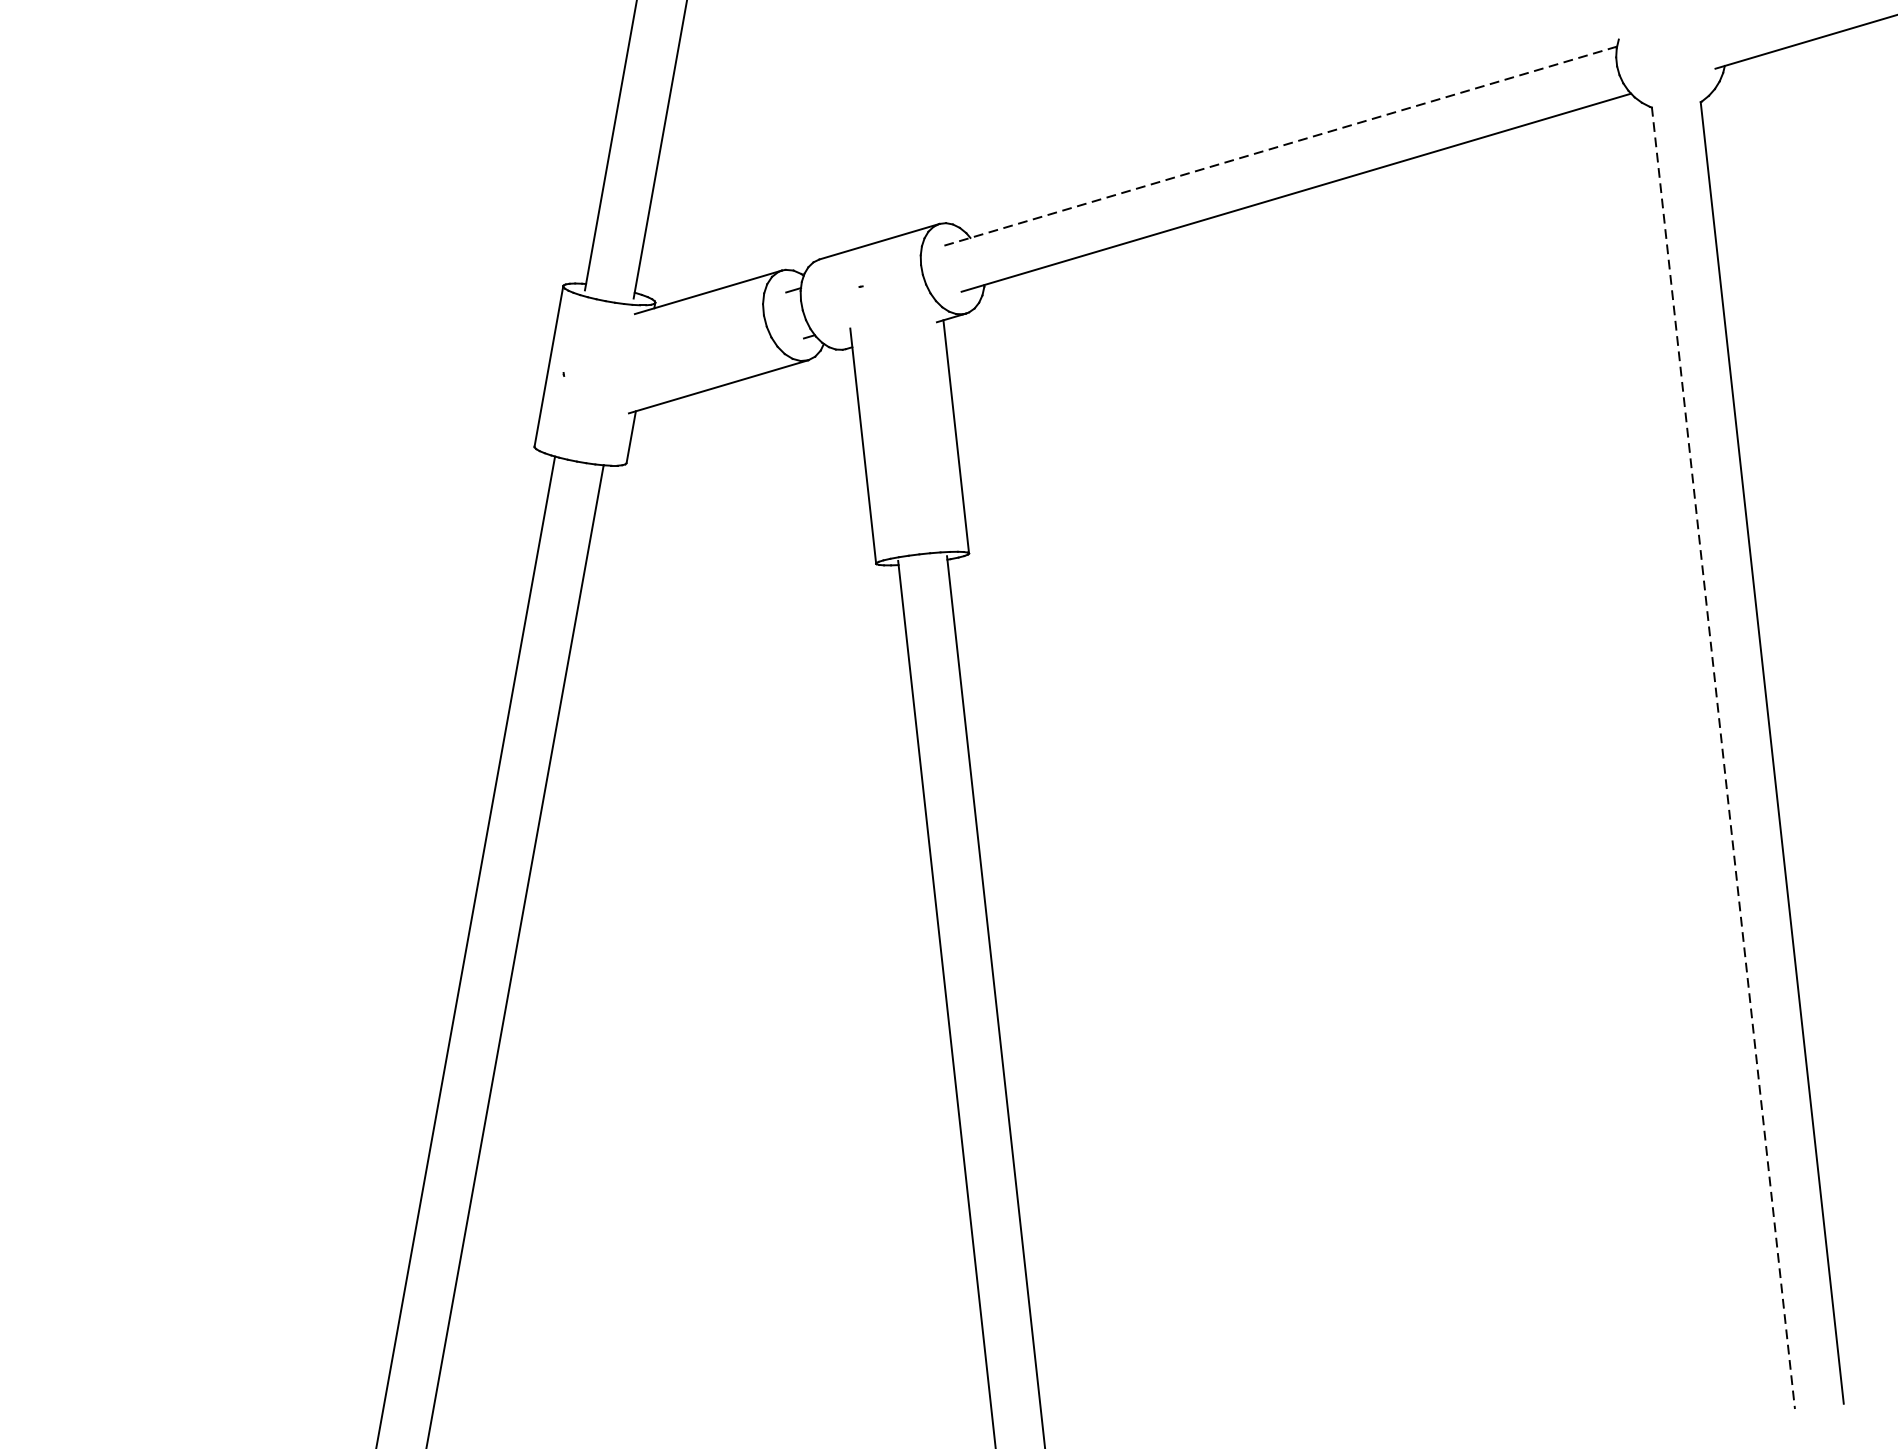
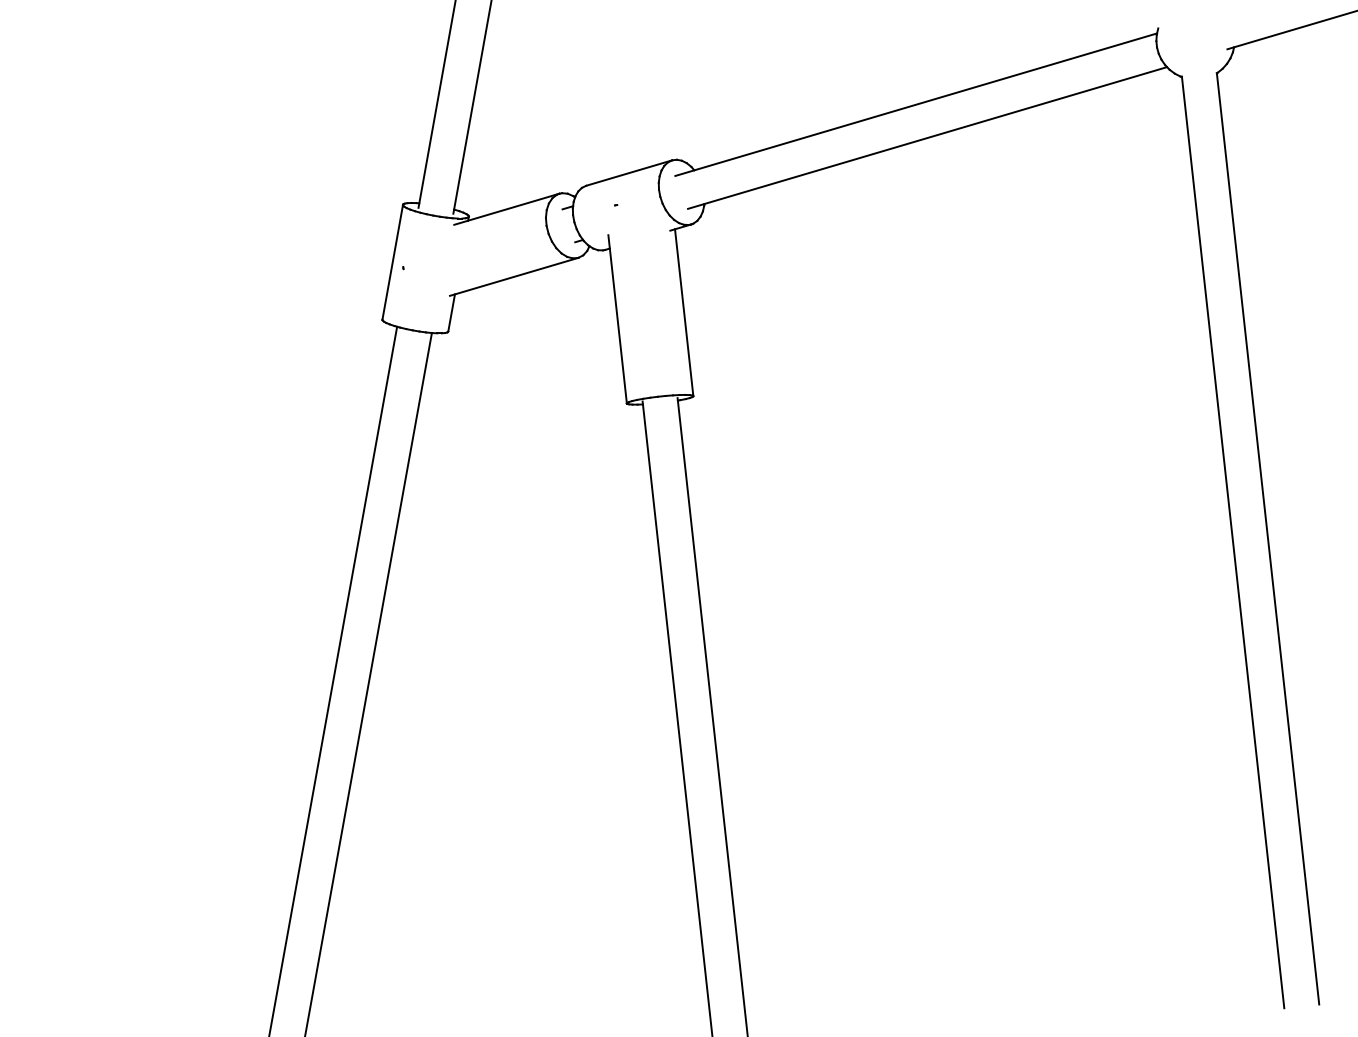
line: (1279, 145) -> (915, 104), dashed -> solid
line: (1723, 758) -> (1233, 542), dashed -> solid

